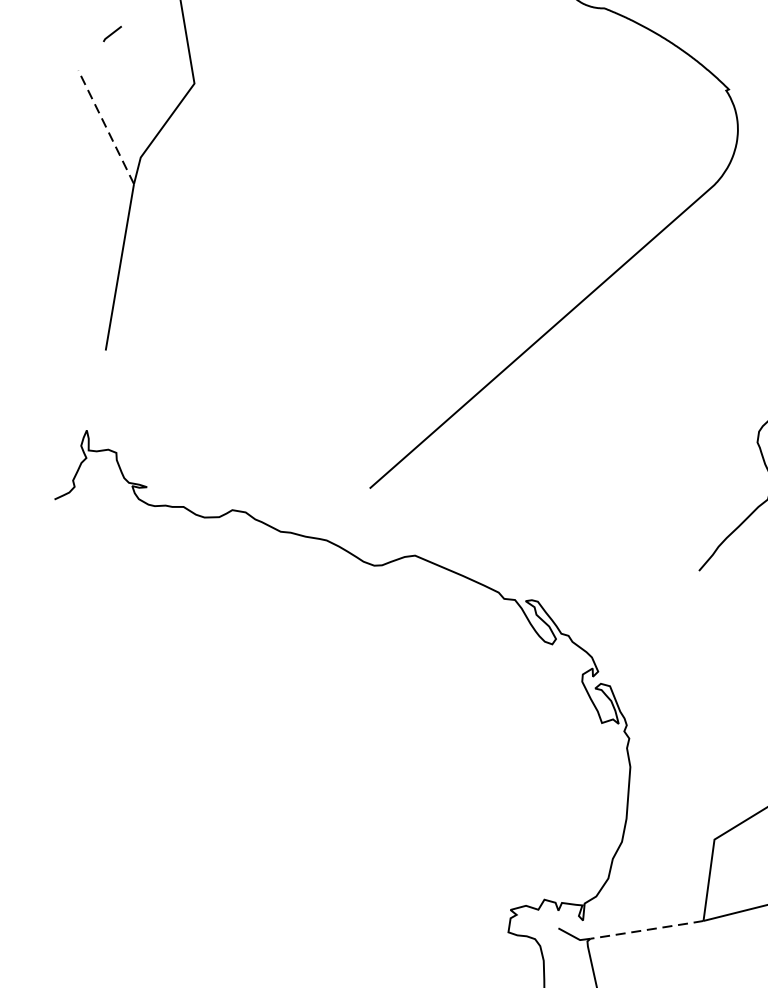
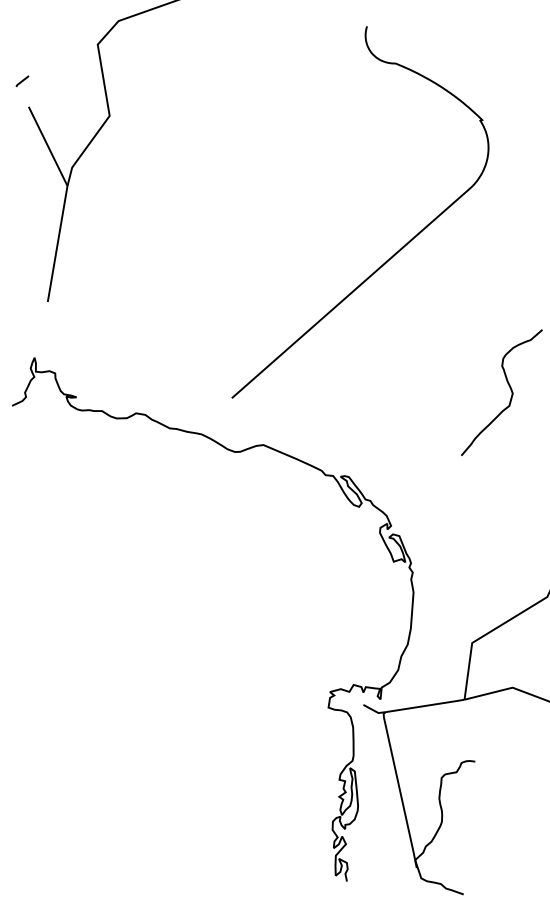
line: (112, 32) -> (22, 80), moved
line: (105, 125) -> (47, 145), dashed -> solid
line: (647, 929) -> (425, 705), dashed -> solid

